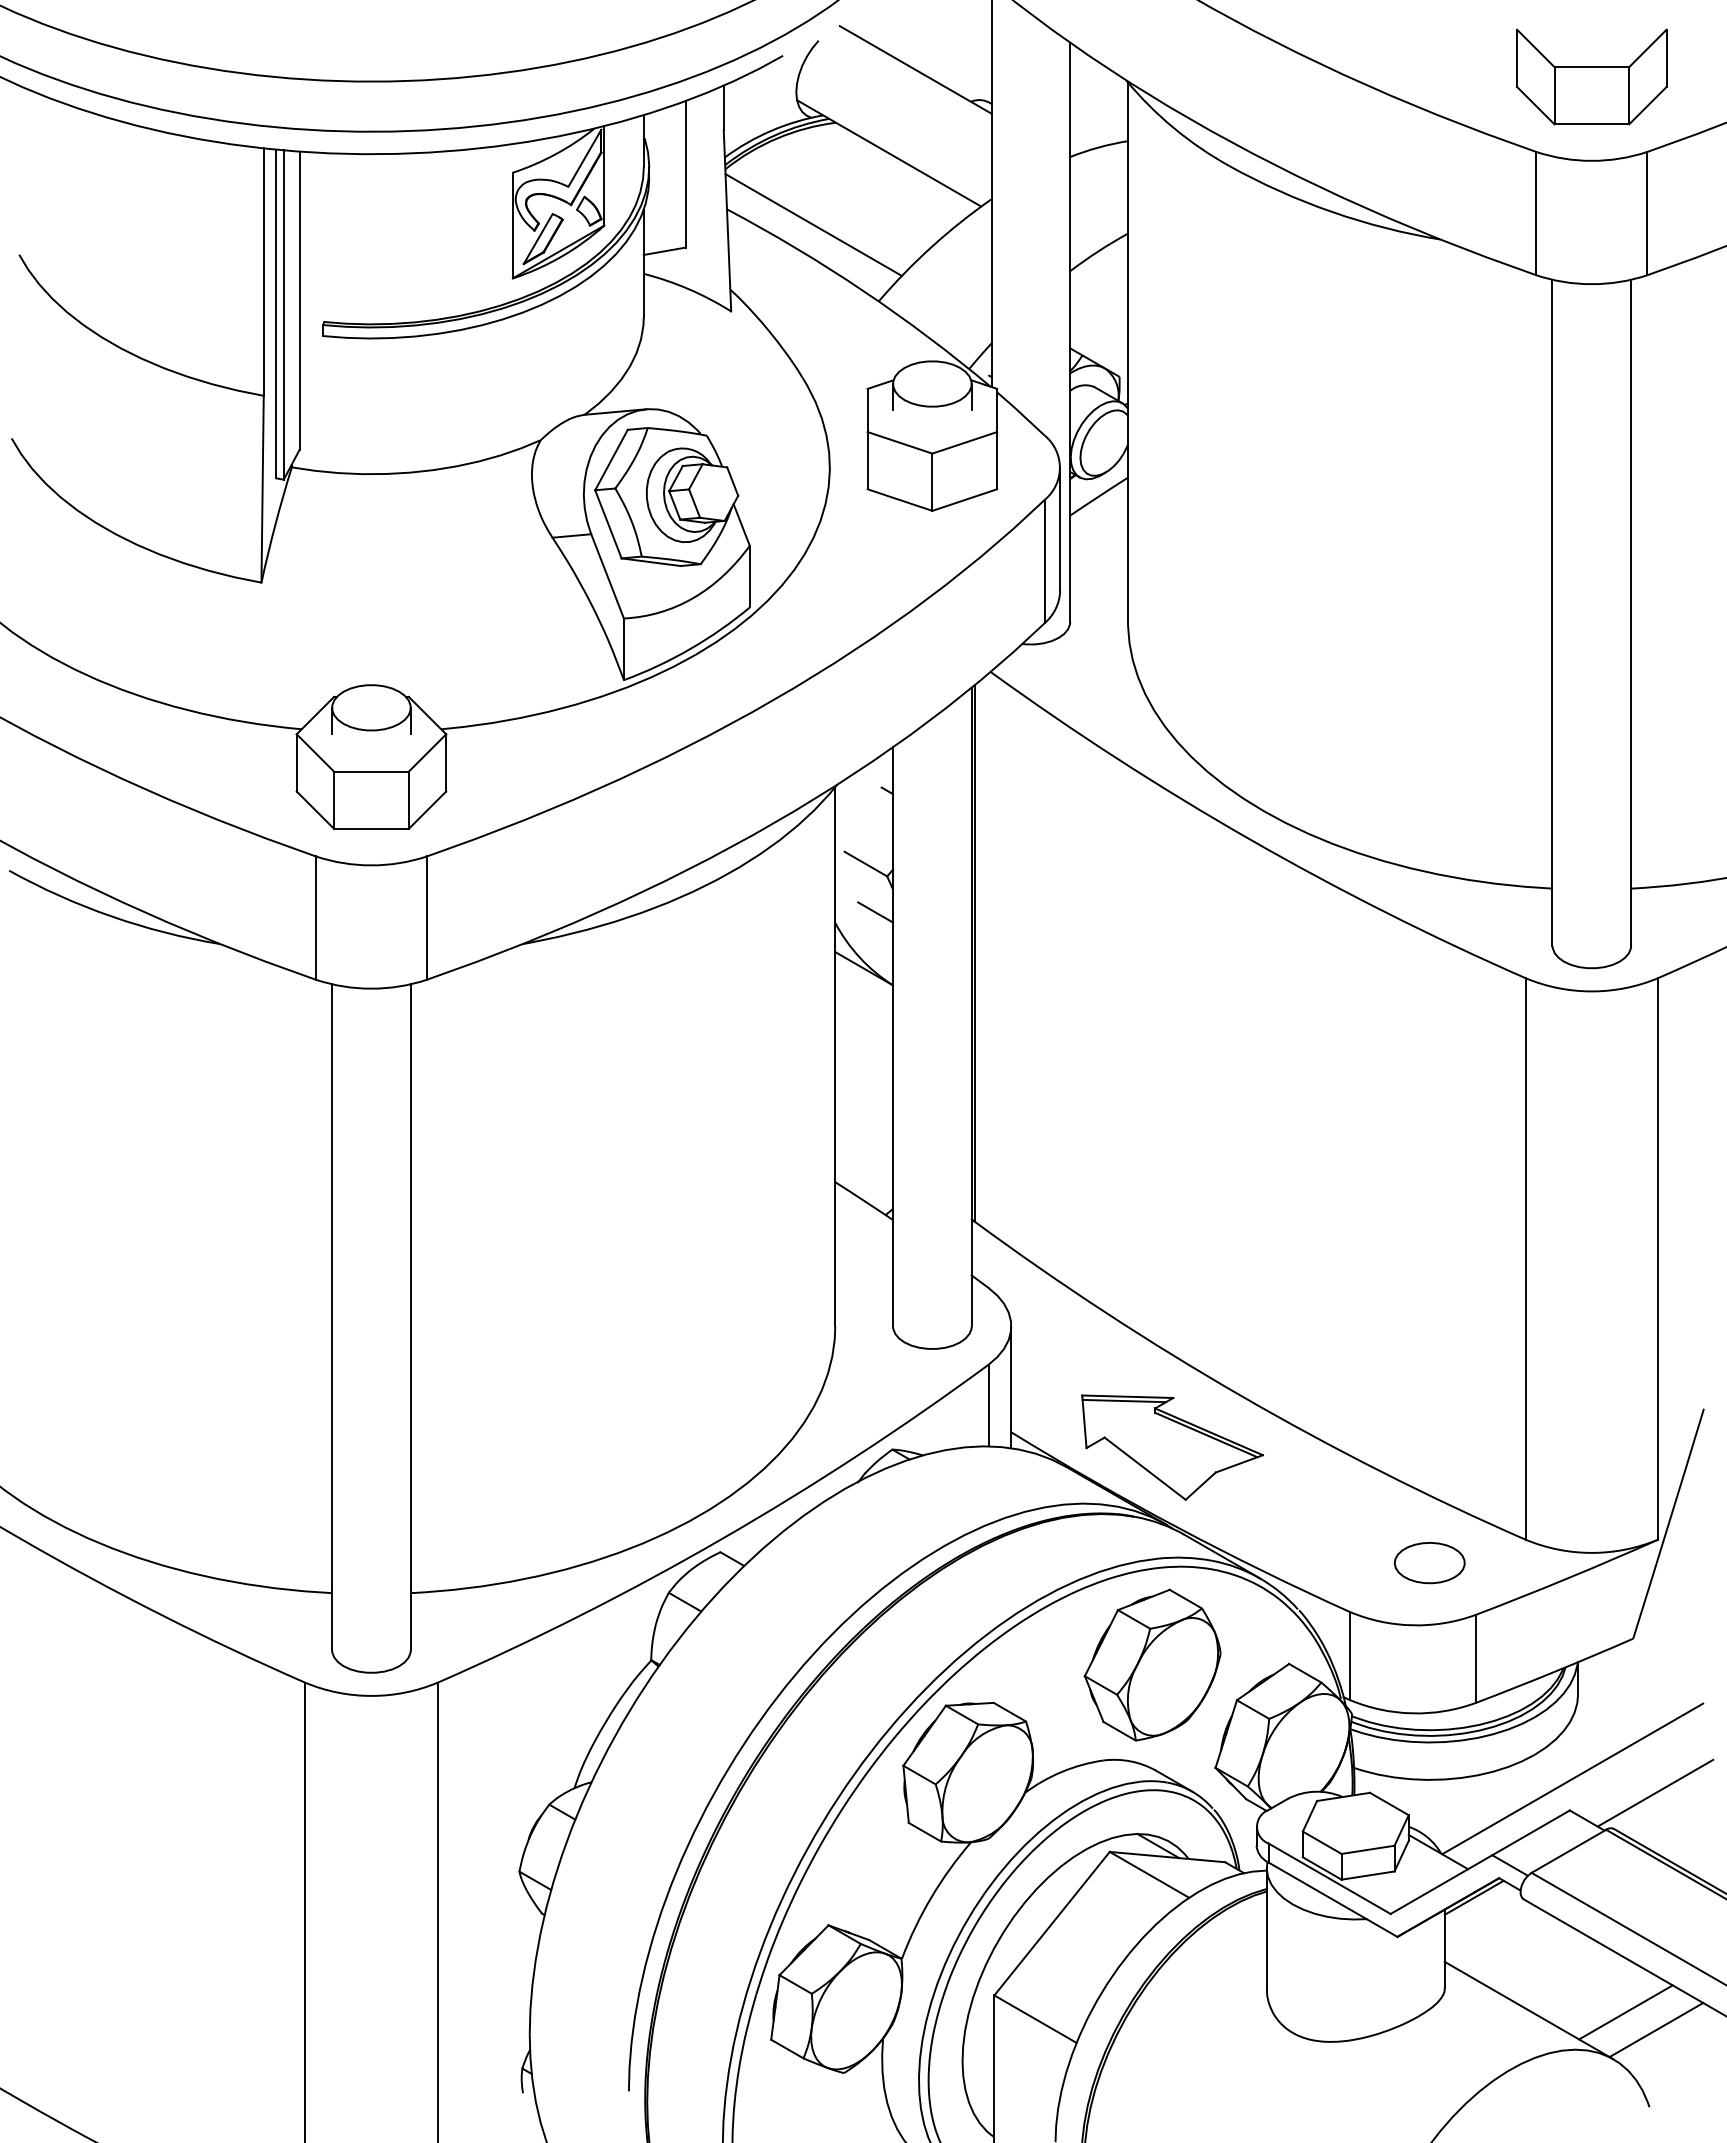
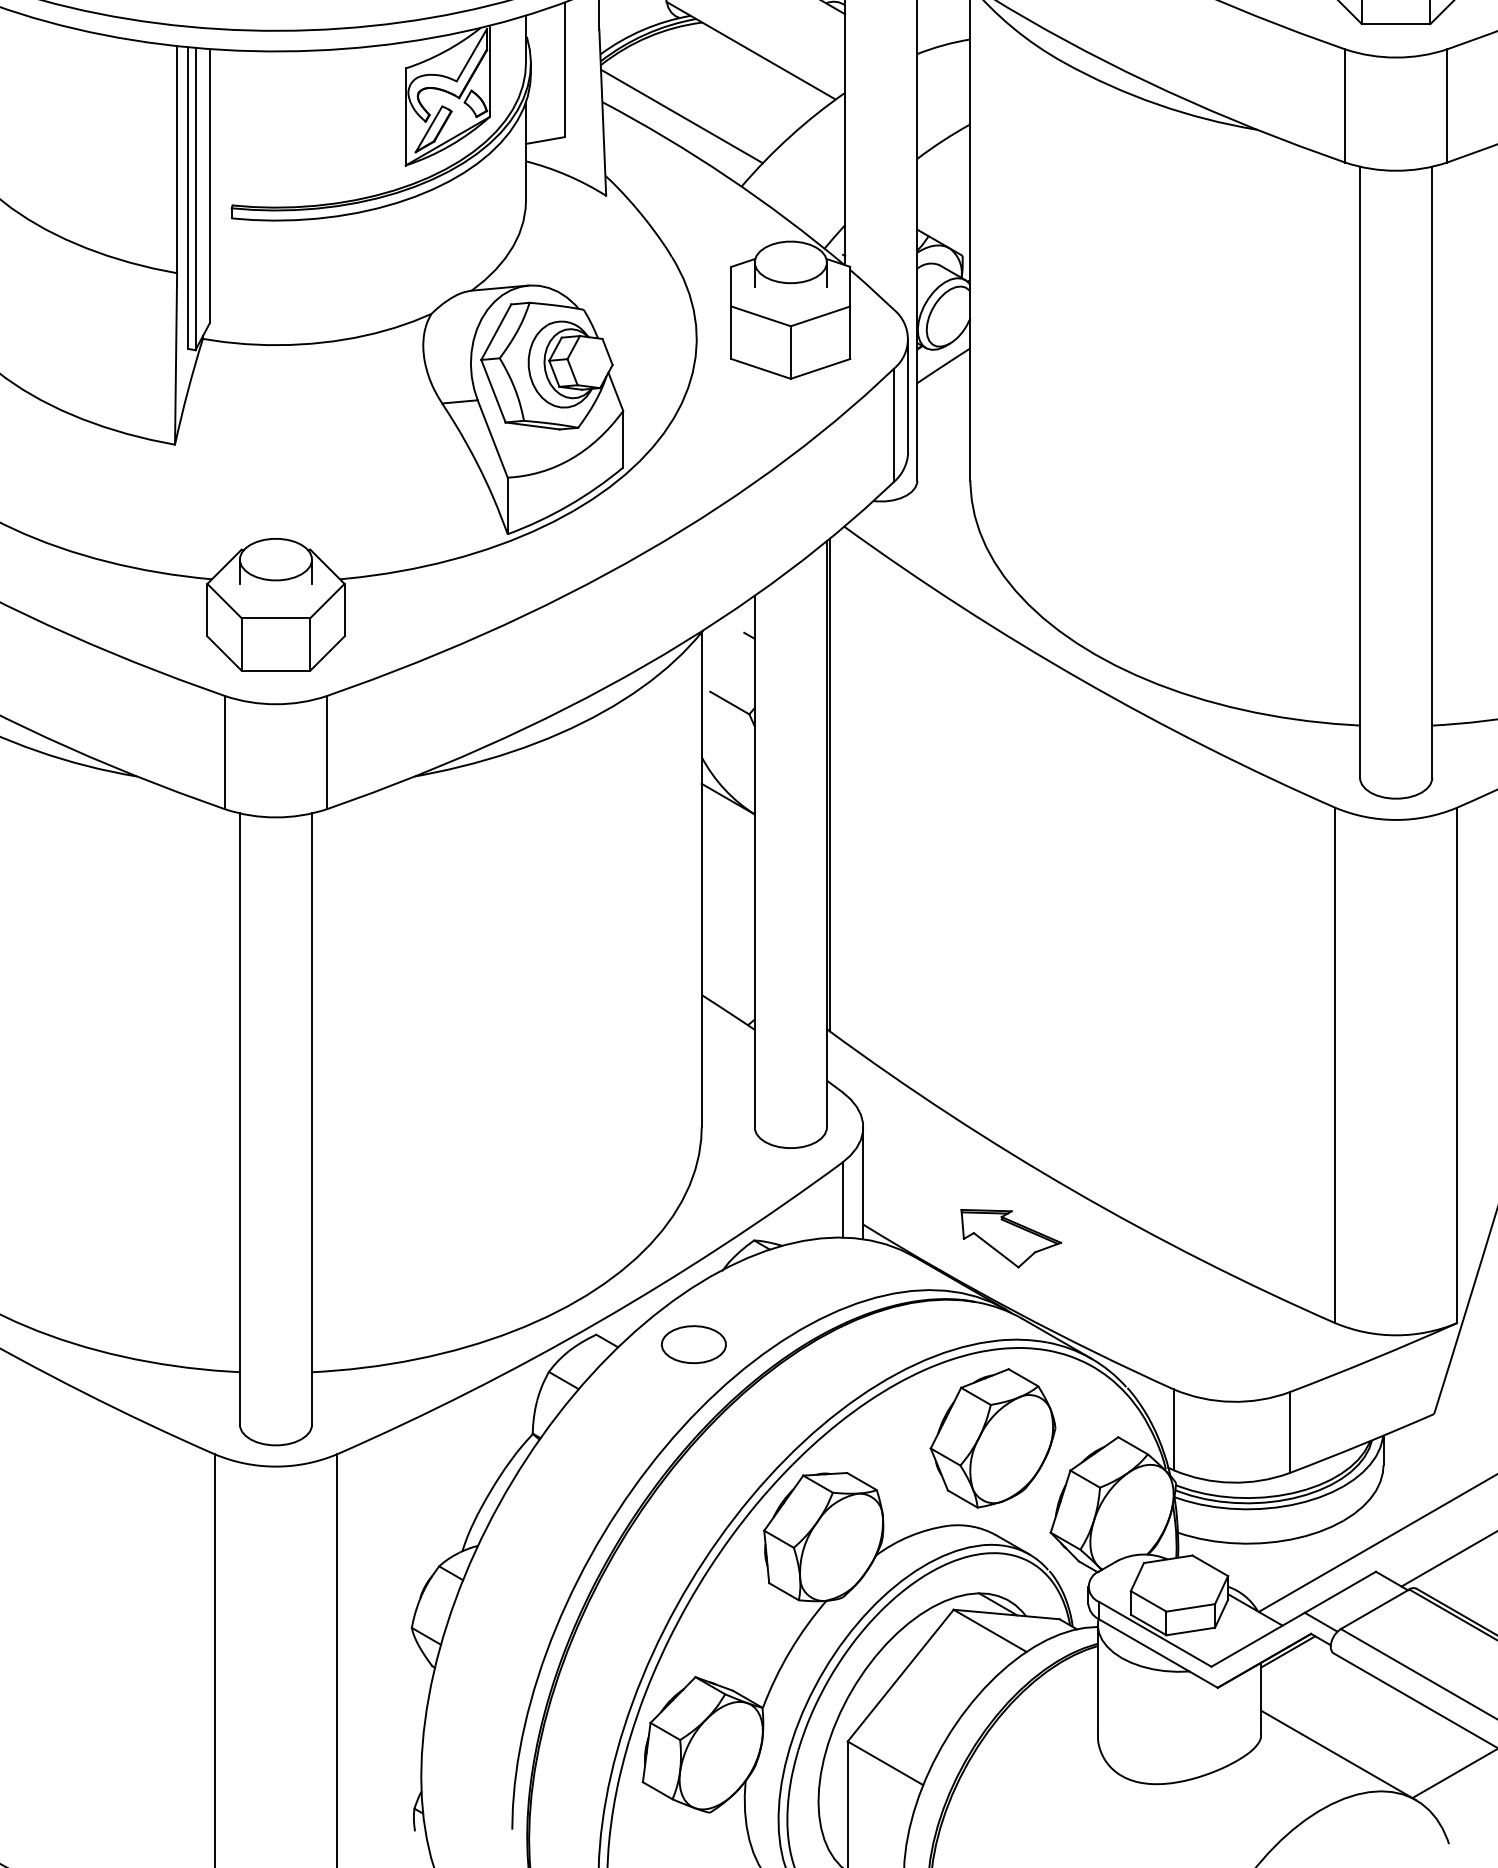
line: (875, 912) -> (738, 747), removed
part: (1172, 1447) -> (1011, 1238), size x0.6
part: (1429, 1563) -> (693, 1345), moved
line: (1625, 2012) -> (1427, 1757), removed

